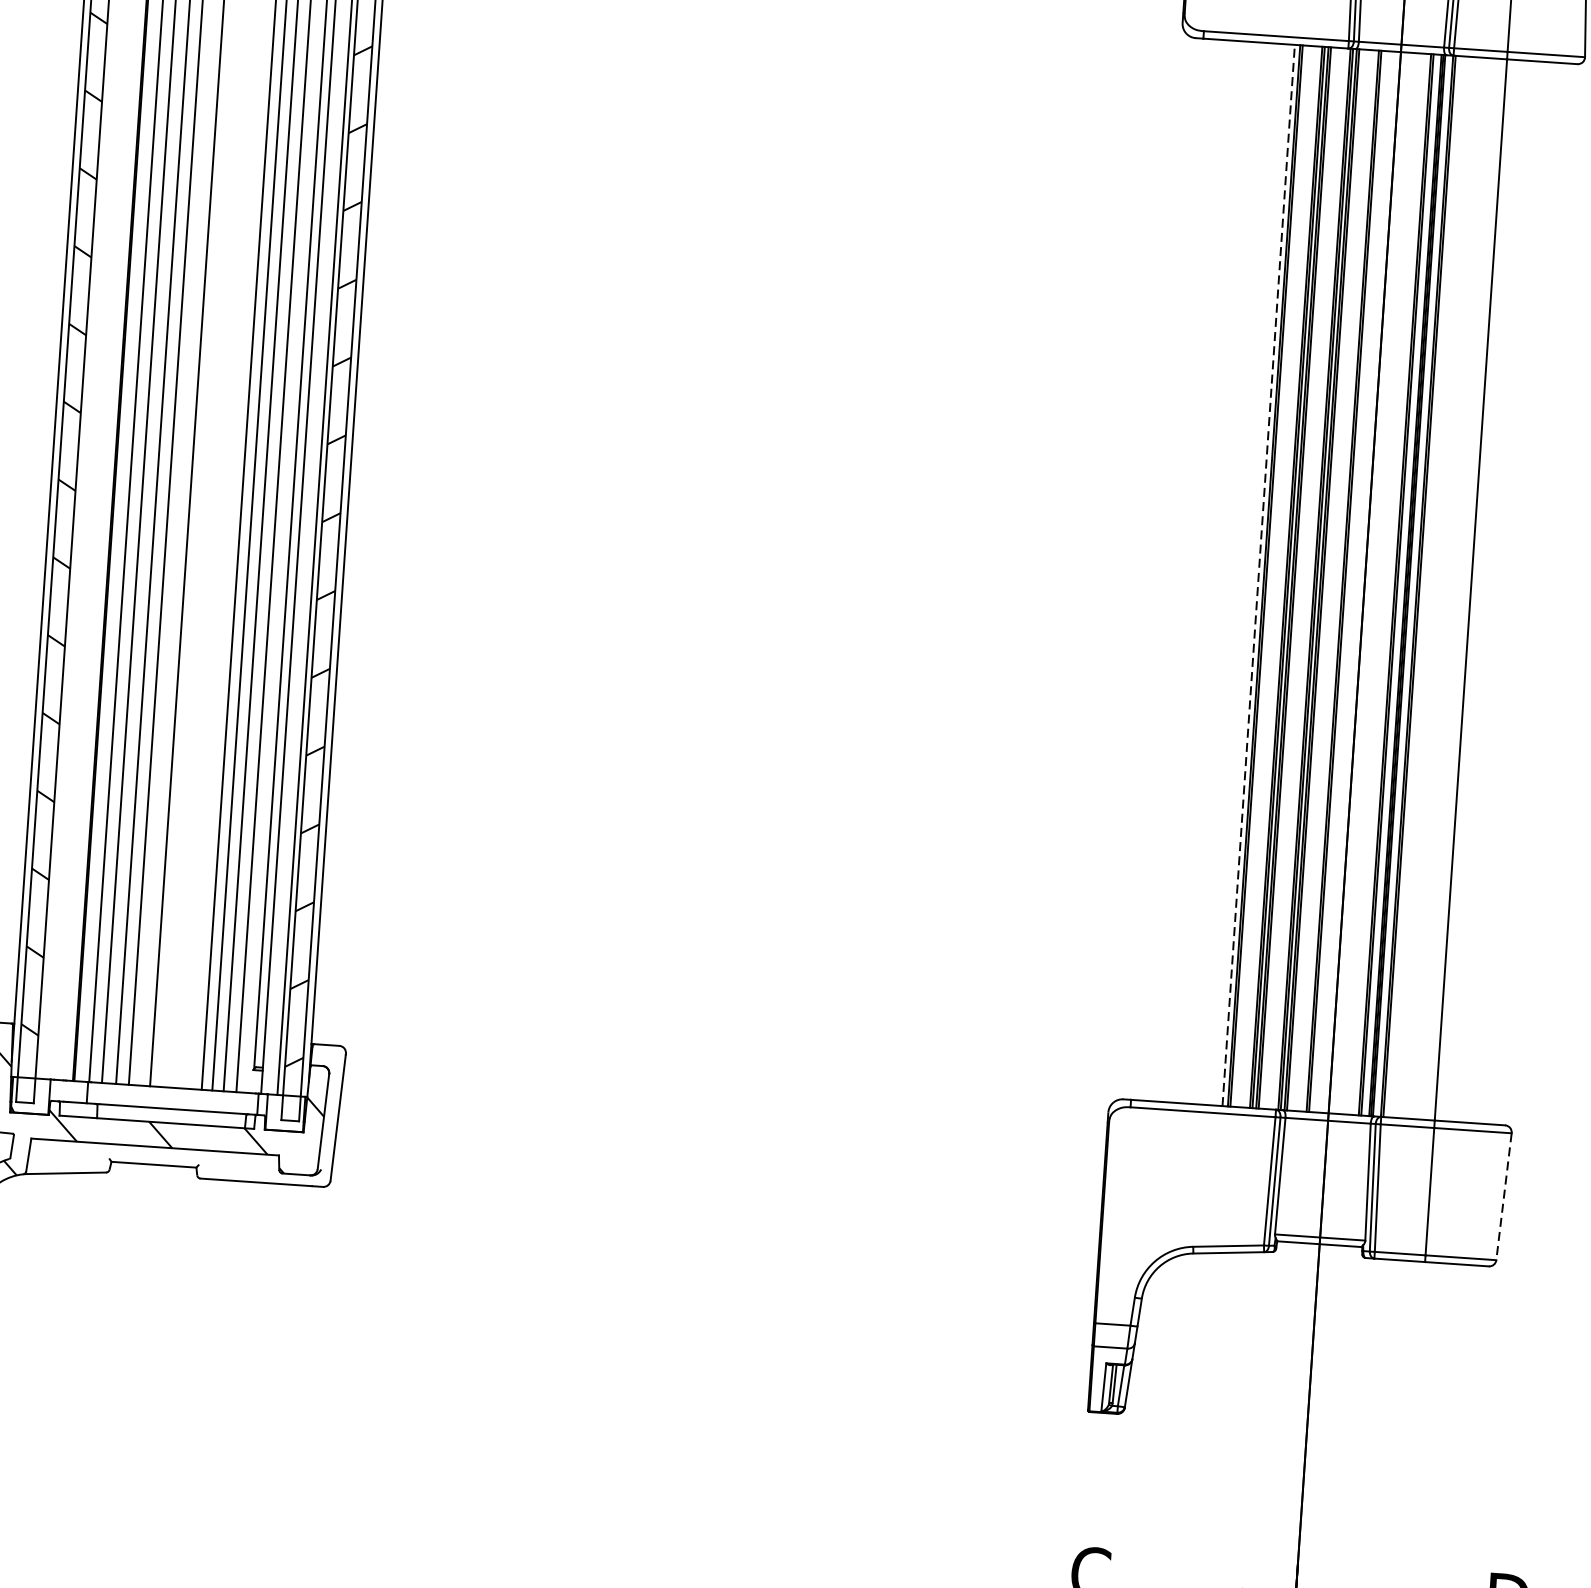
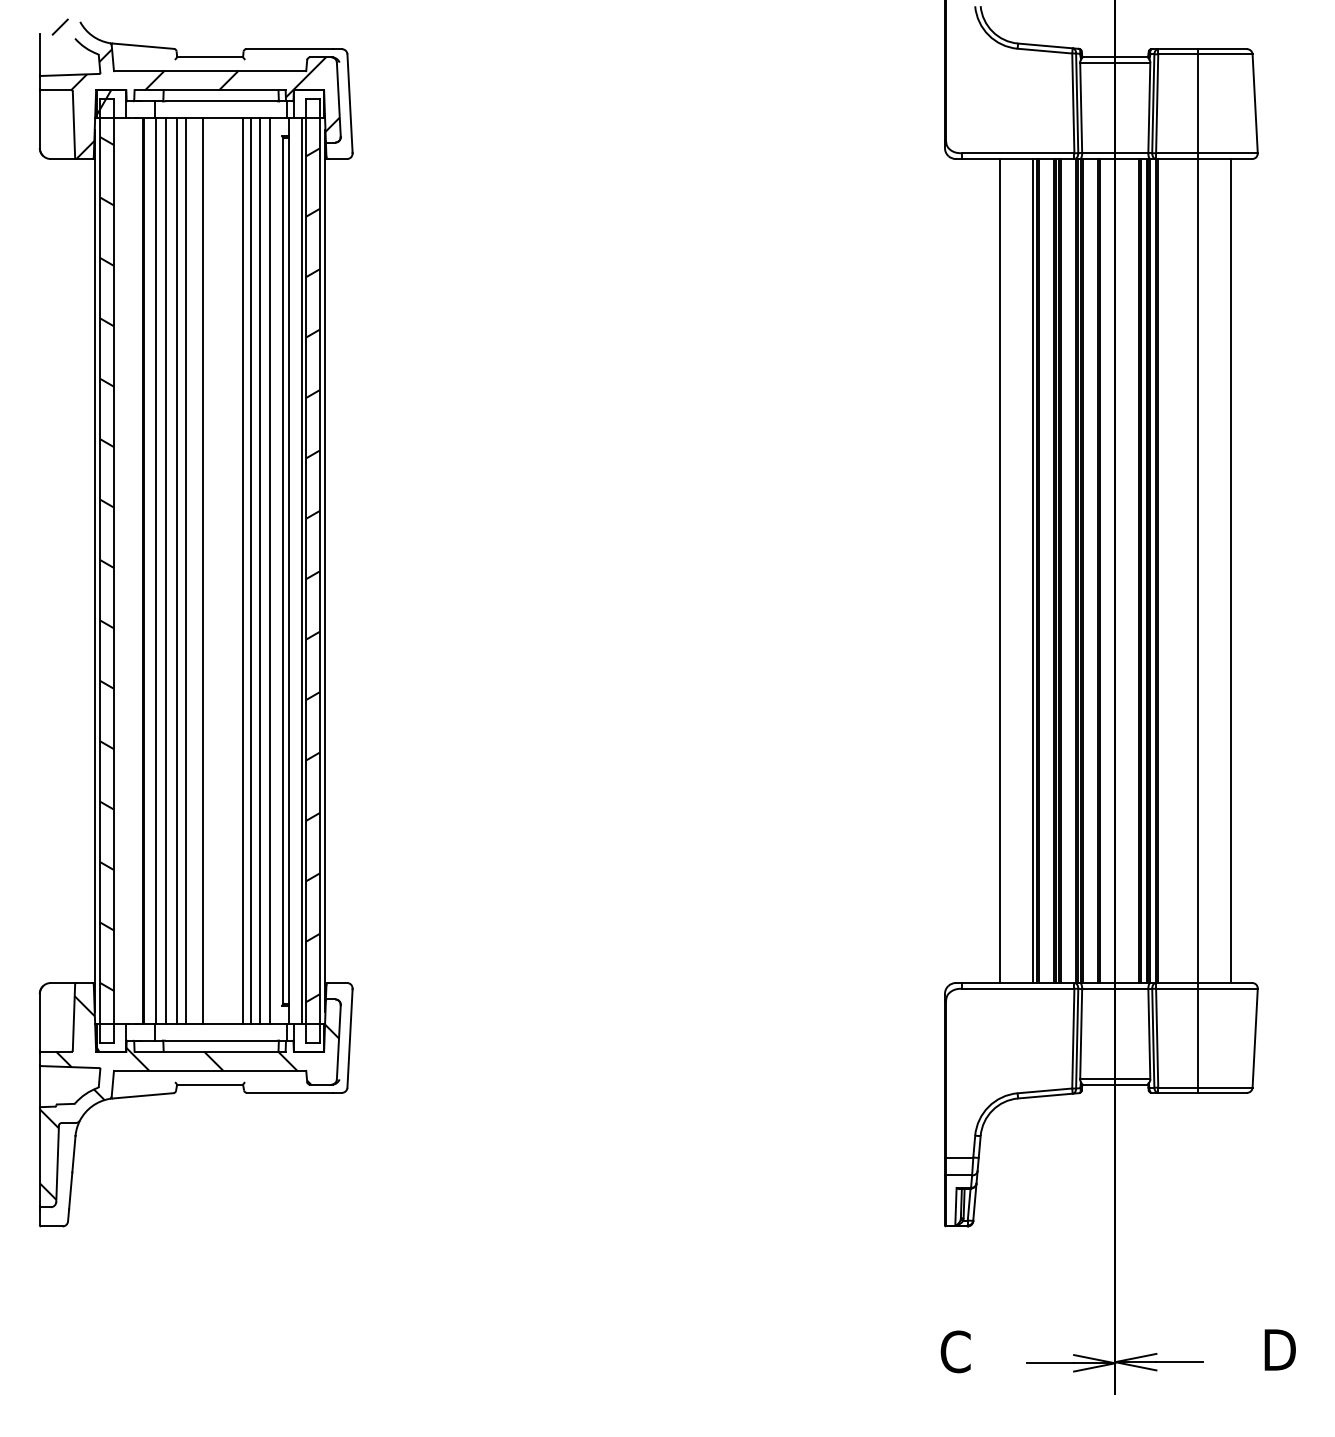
line: (1215, 573) -> (999, 571), added
line: (1258, 576) -> (1032, 571), dashed -> solid
line: (1513, 593) -> (1230, 571), added
line: (1504, 1197) -> (1255, 1038), dashed -> solid

